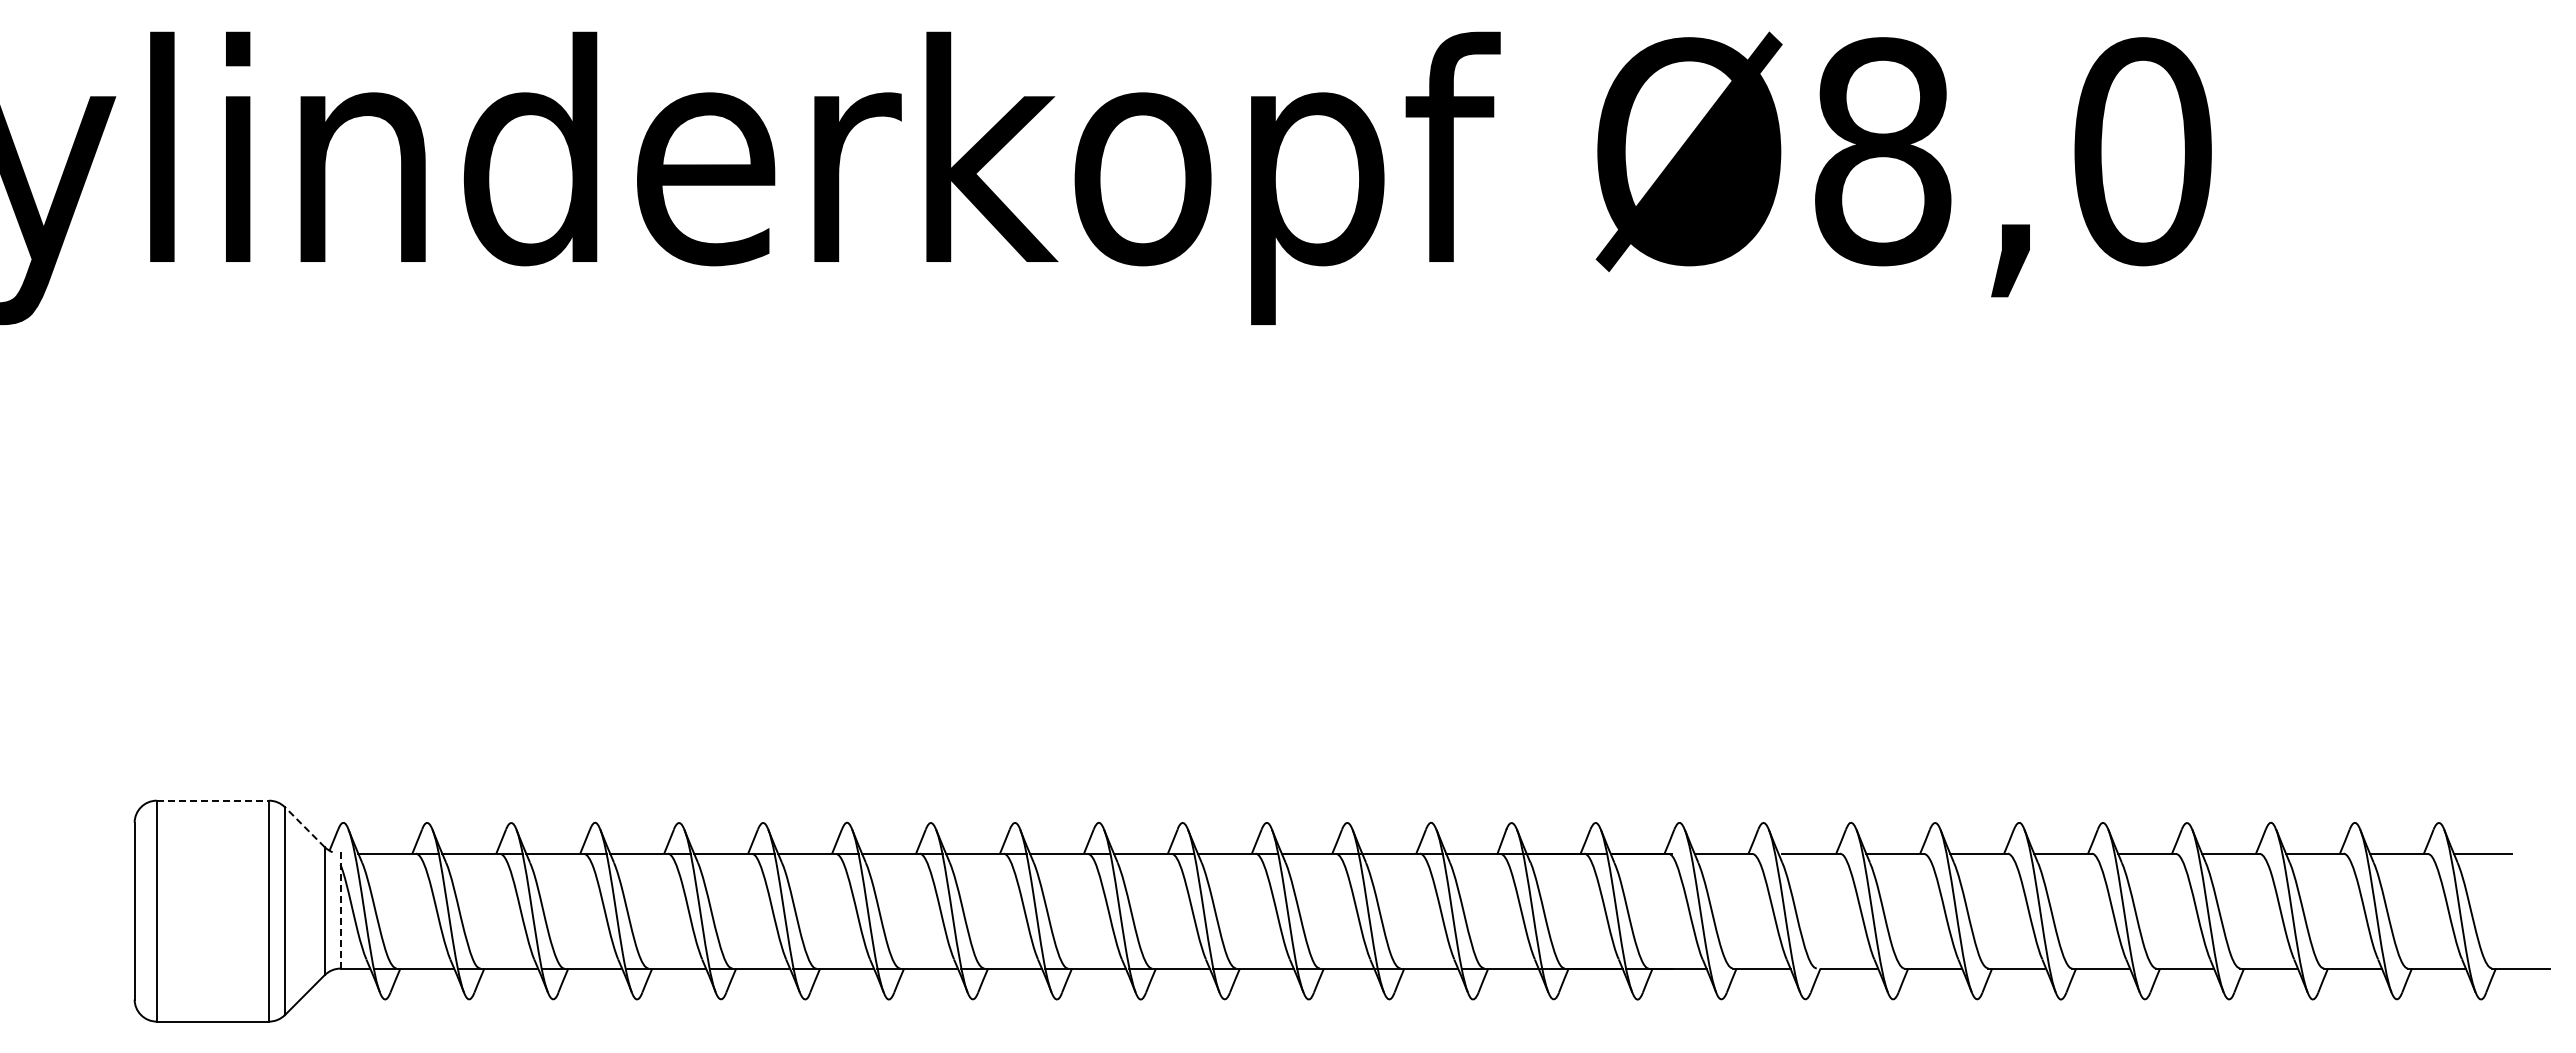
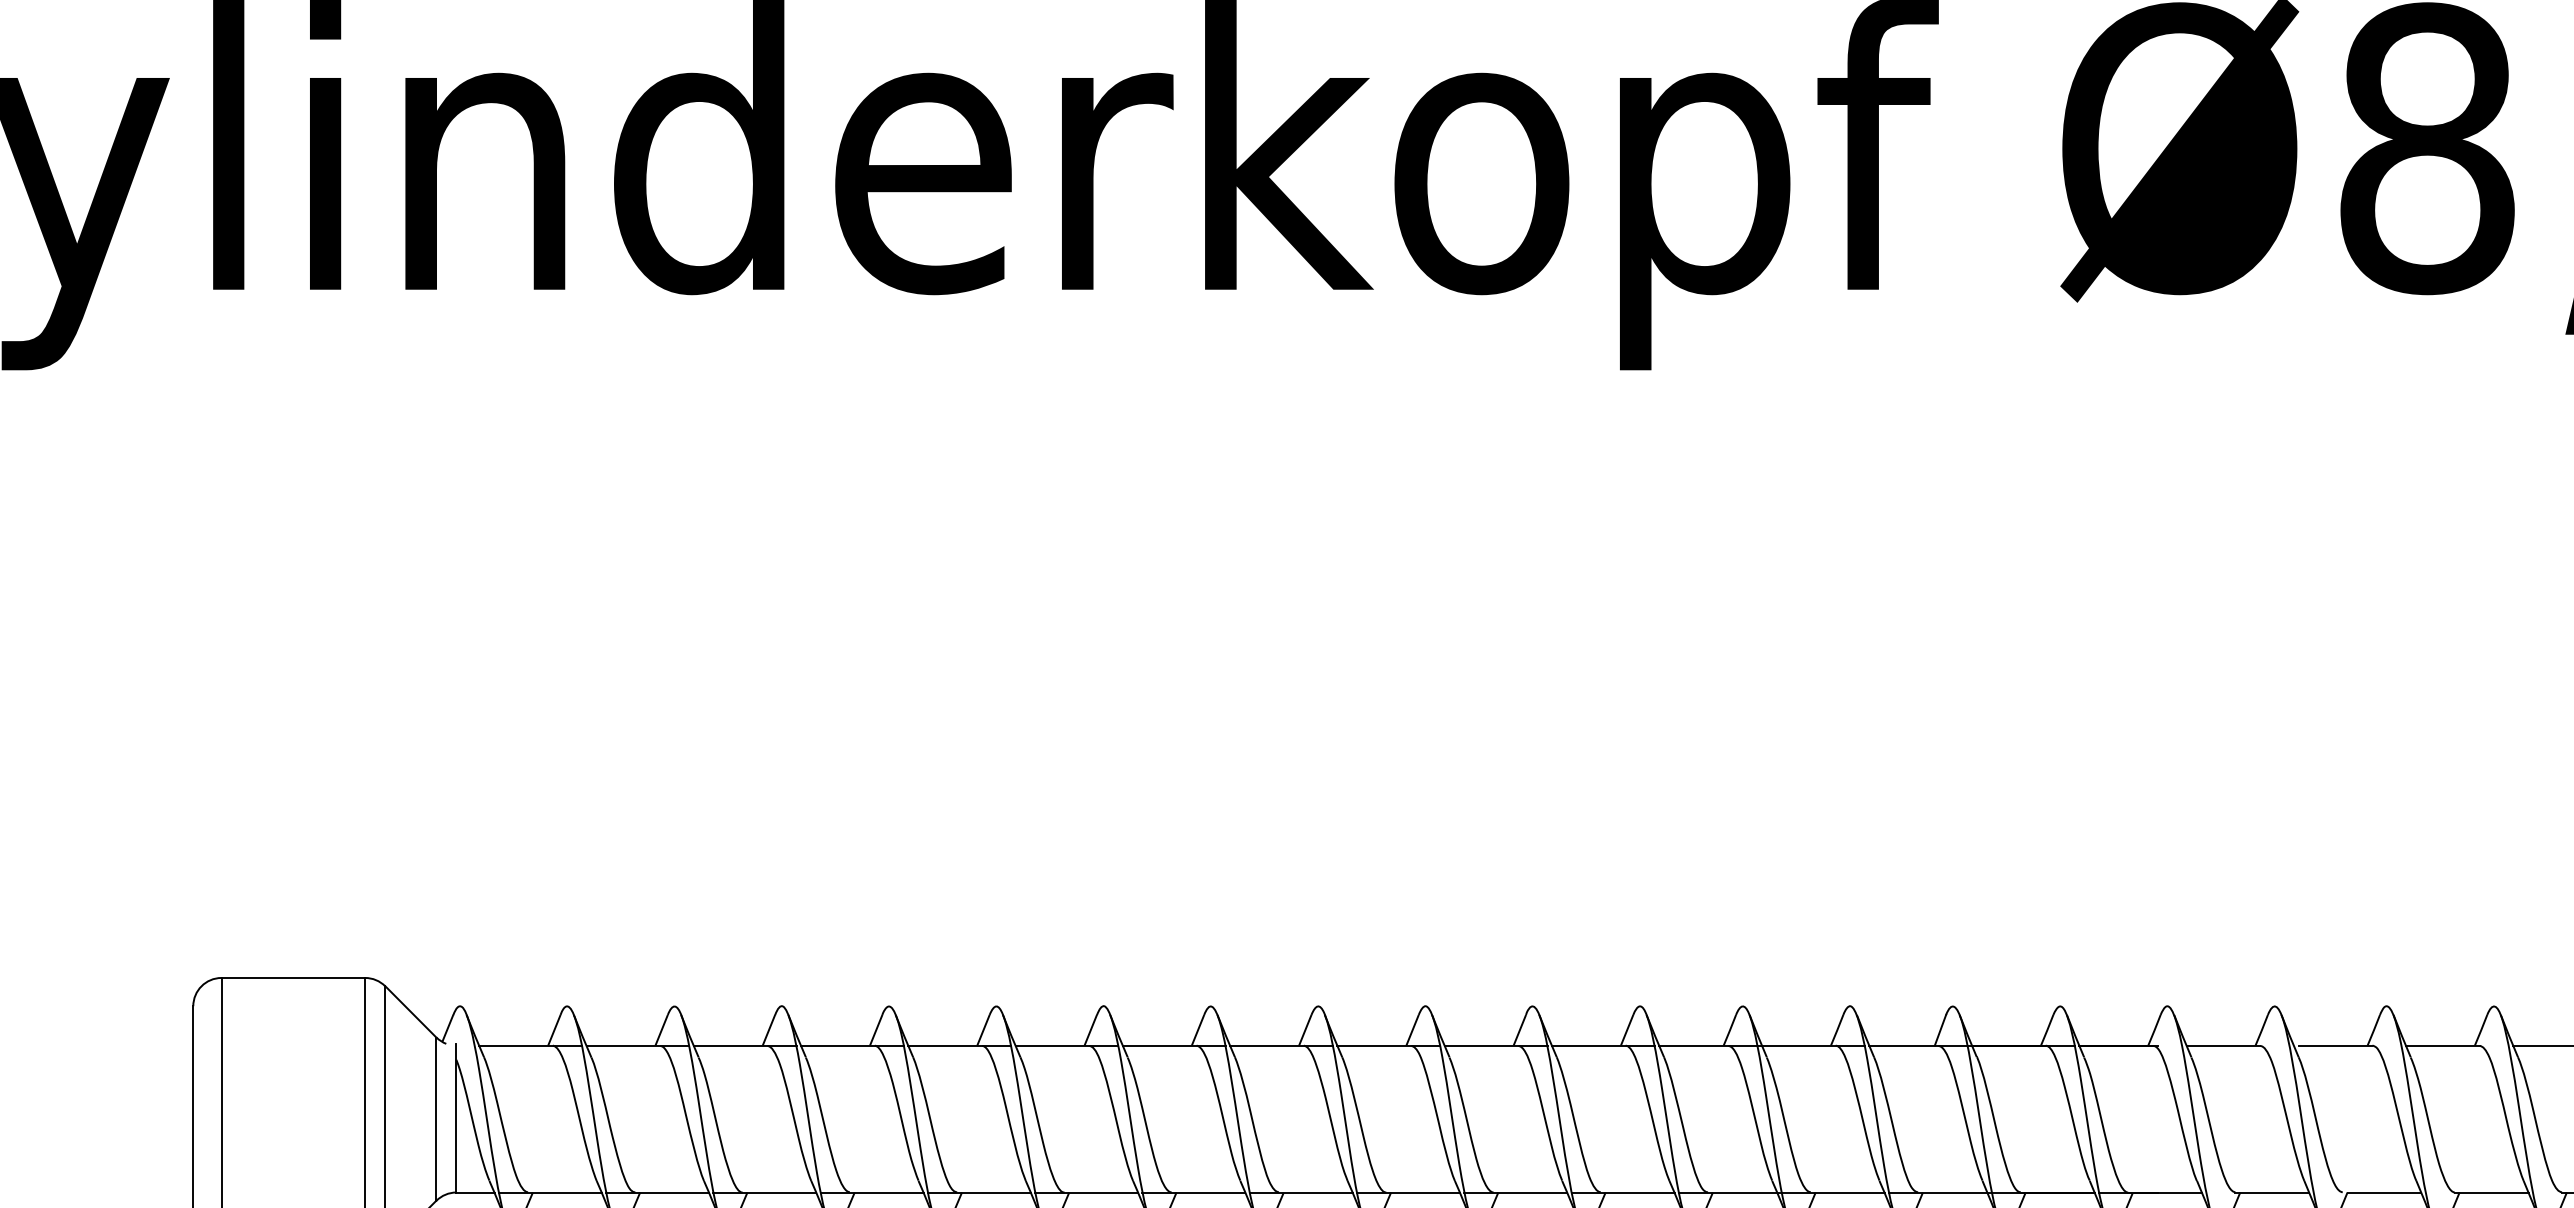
line: (213, 800) -> (294, 977), dashed -> solid
line: (304, 826) -> (410, 1010), dashed -> solid
line: (340, 909) -> (456, 1117), dashed -> solid

